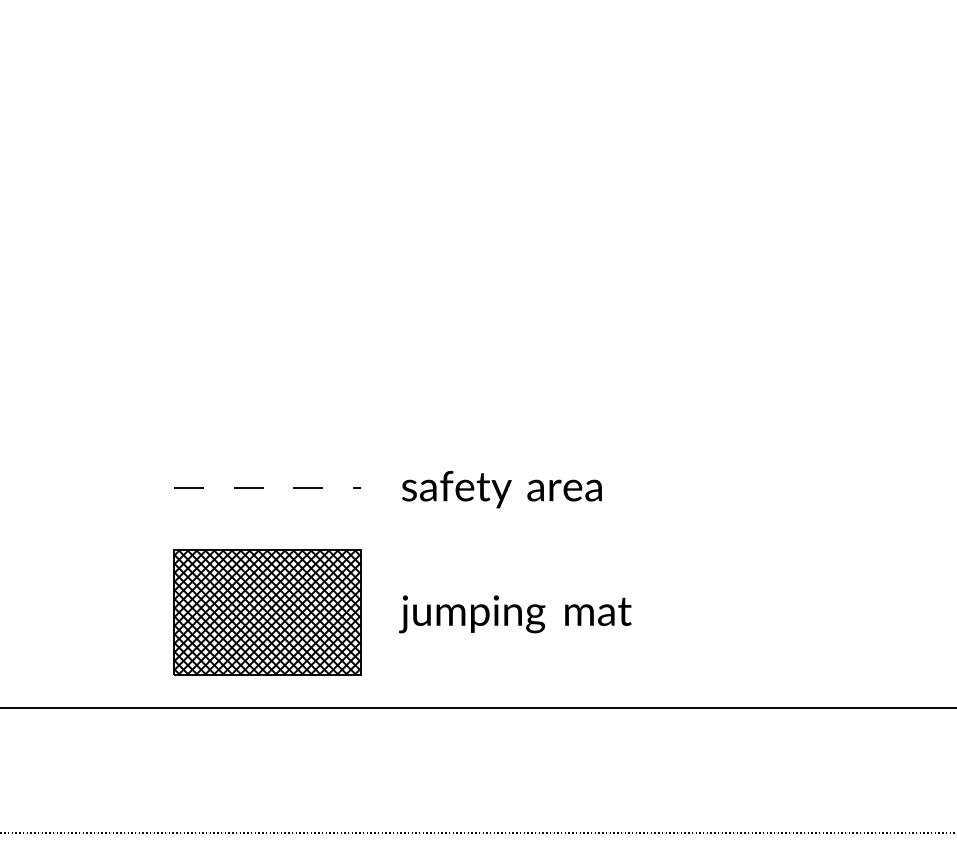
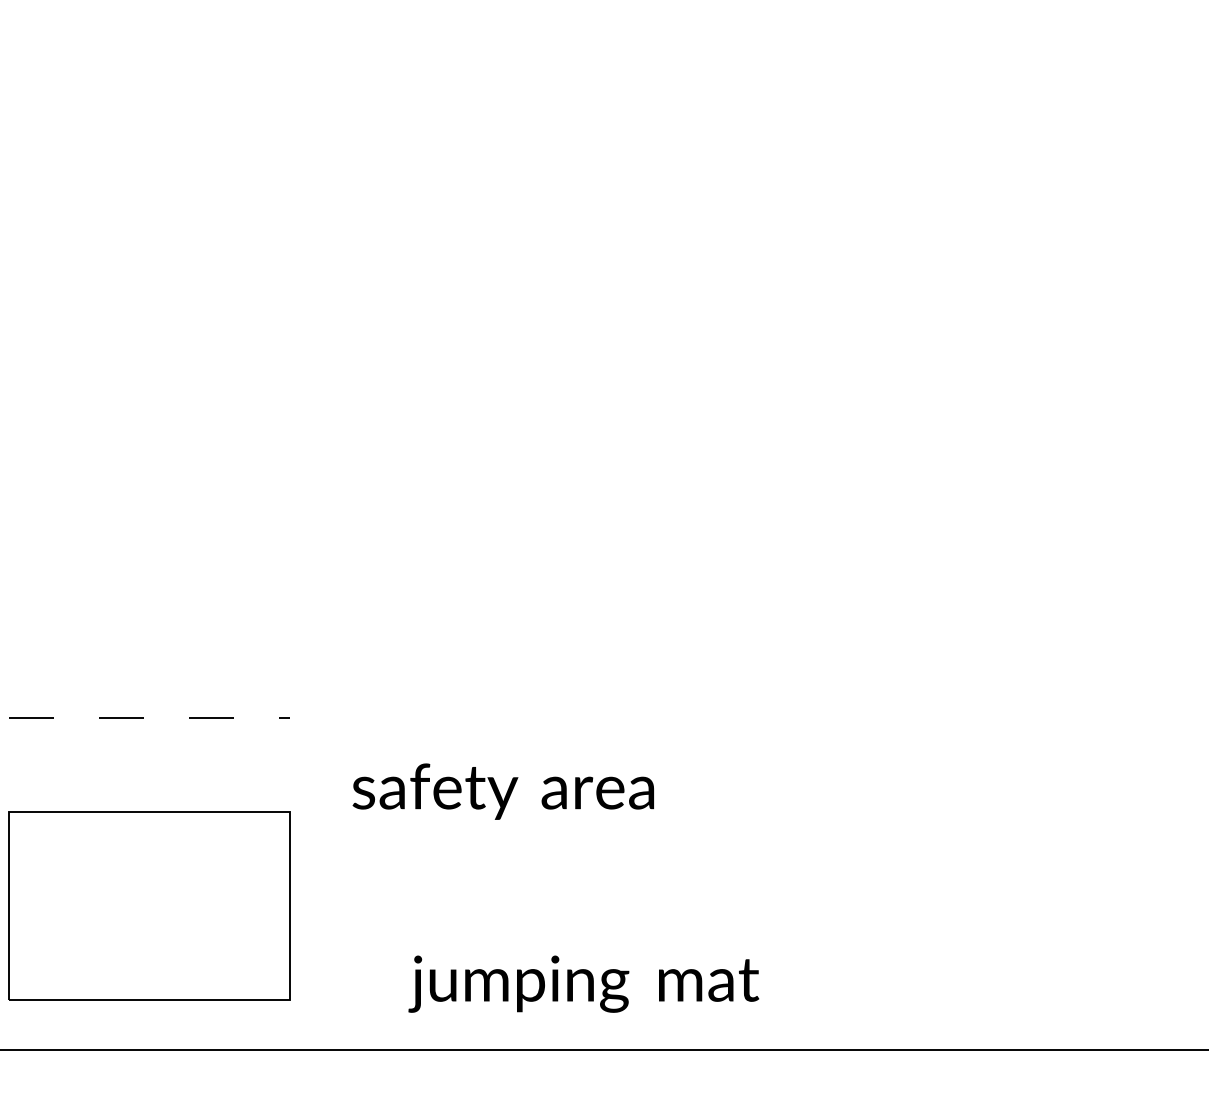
text: (501, 489) -> (502, 791), moved
hatch: (266, 612) -> (148, 906), removed
text: (515, 614) -> (584, 984), moved

